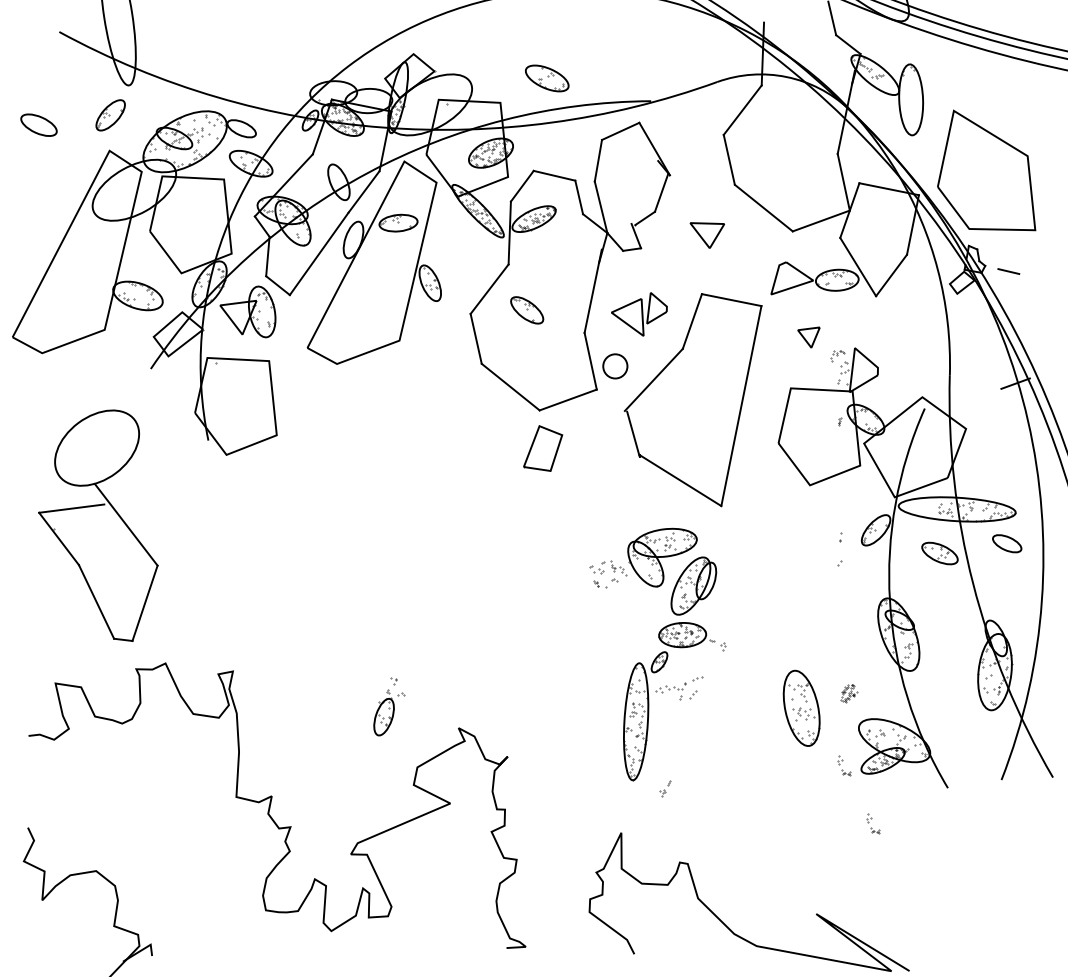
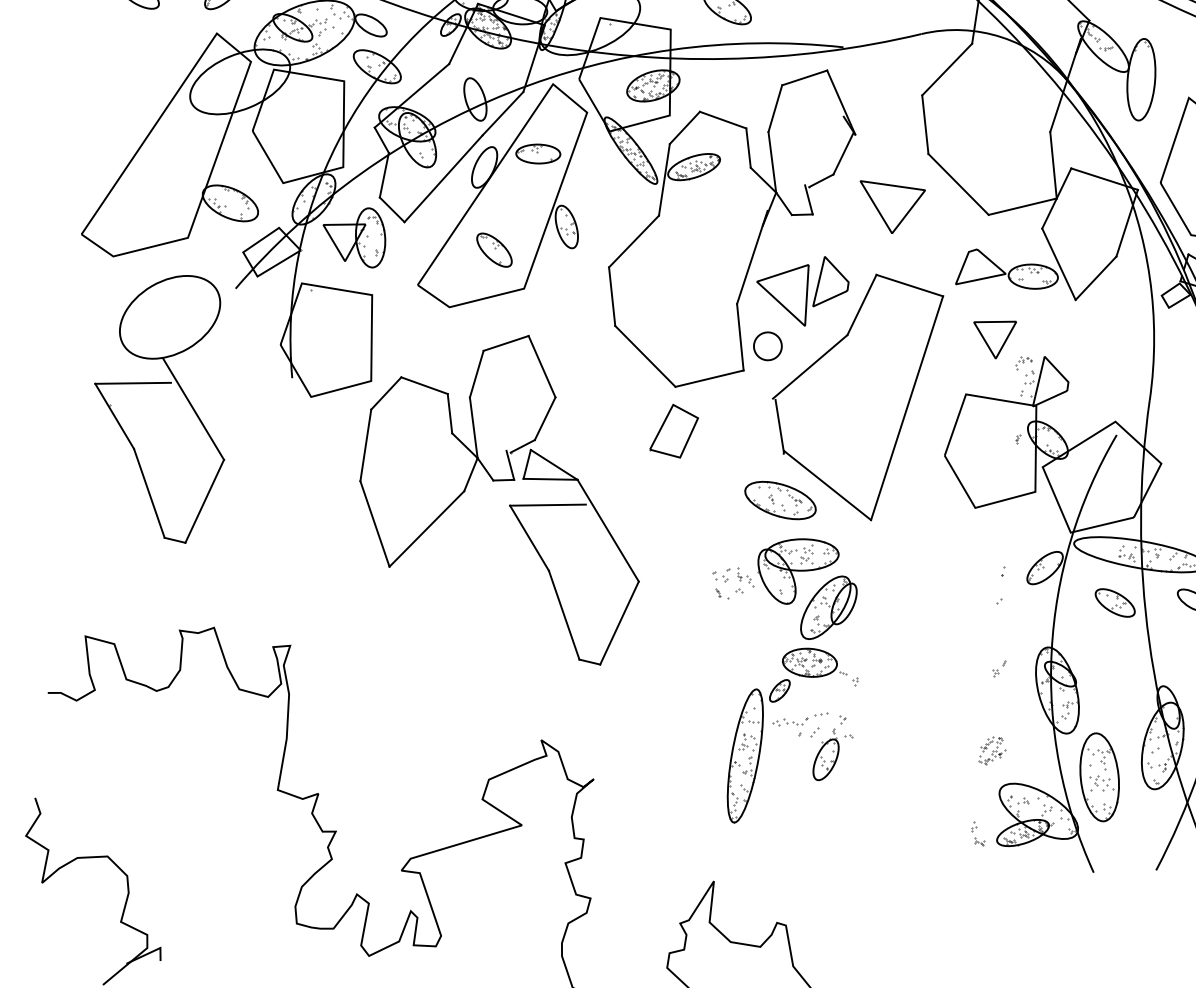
part: (707, 235) -> (890, 208), size x1.67
part: (527, 310) -> (494, 250), moved
part: (639, 314) -> (802, 290), size x1.43
part: (808, 337) -> (992, 338), size x1.67
part: (641, 497) -> (780, 499), added
part: (98, 506) -> (164, 384), moved
part: (402, 508) -> (505, 481), added
part: (849, 693) -> (993, 751), size x1.43
part: (389, 706) -> (833, 748), moved
part: (801, 707) -> (1099, 776), moved
part: (665, 788) -> (999, 668), moved
part: (873, 823) -> (1003, 903), removed

